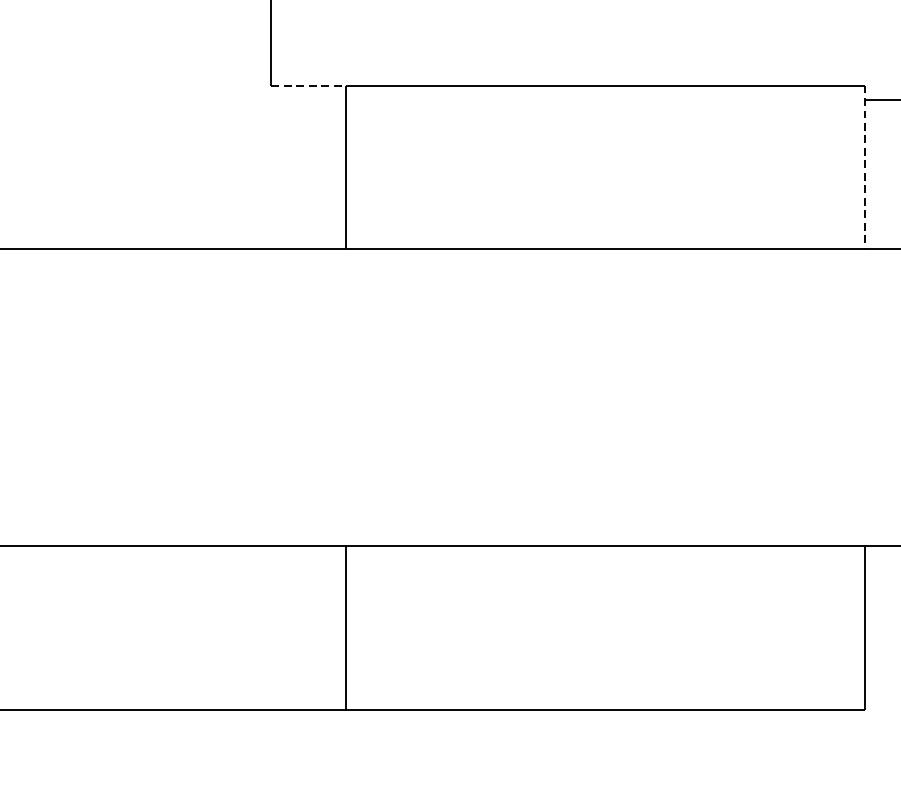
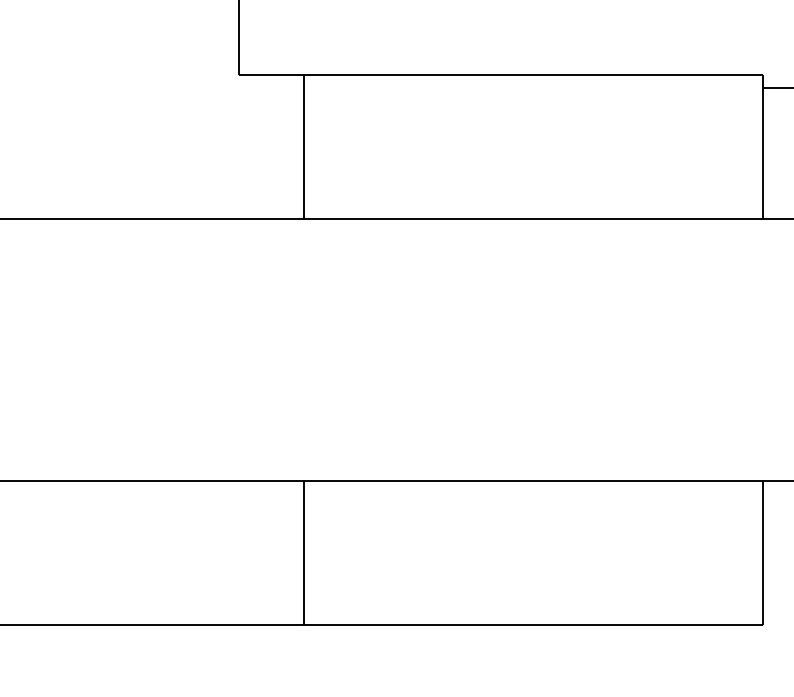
line: (308, 85) -> (271, 75), dashed -> solid
line: (865, 167) -> (762, 147), dashed -> solid

